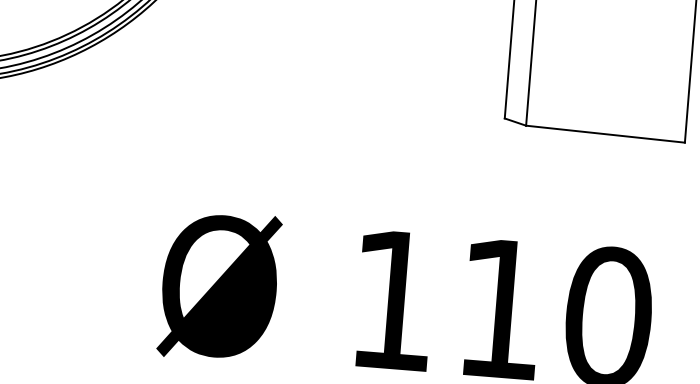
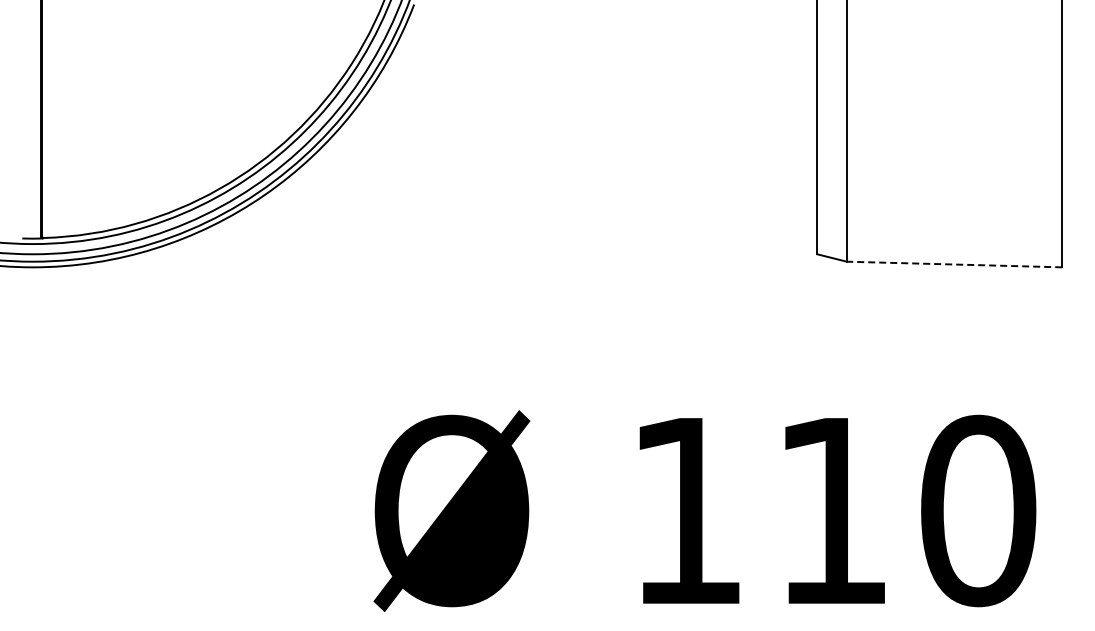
line: (605, 134) -> (954, 264), solid -> dashed

